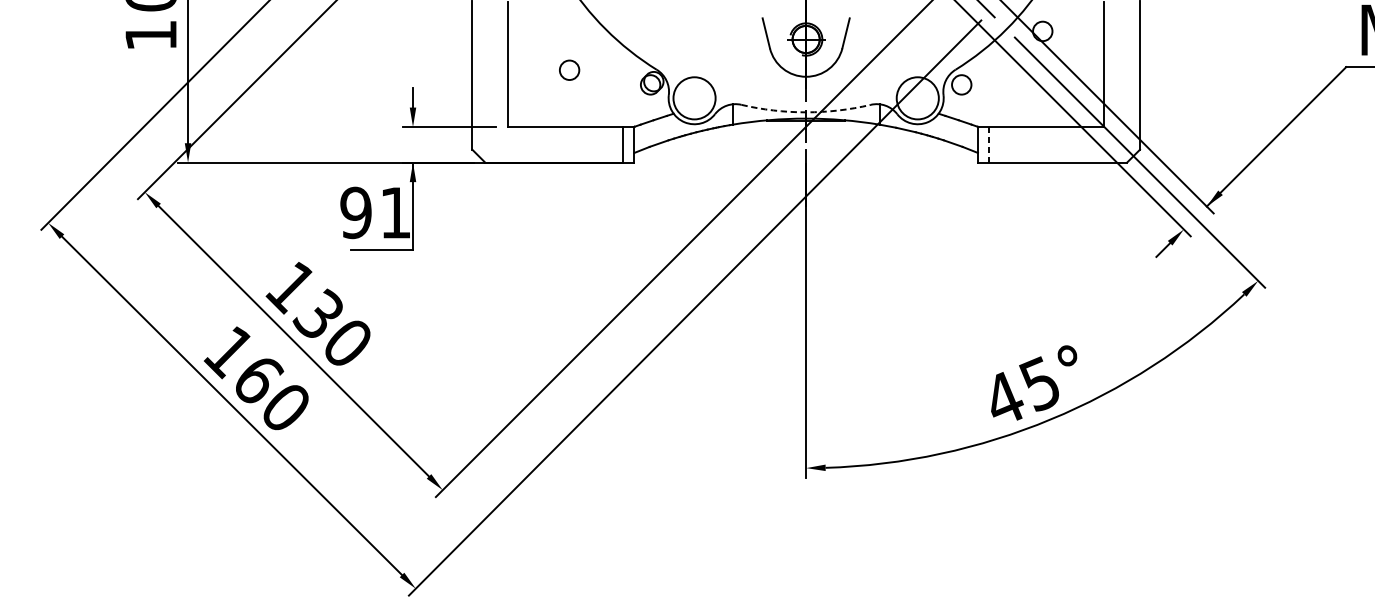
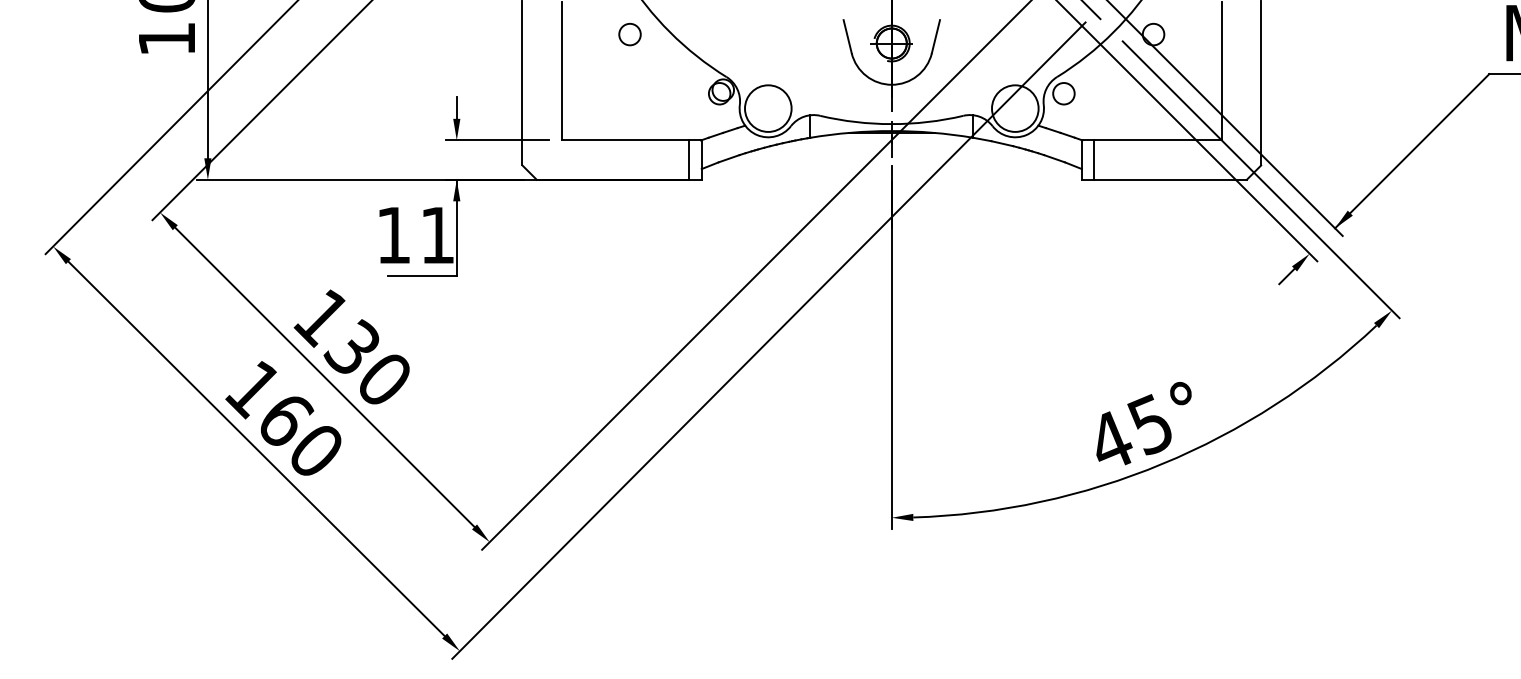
circle: (569, 70) -> (629, 34), moved
arc: (805, 112) -> (891, 124), dashed -> solid
line: (989, 145) -> (1094, 160), dashed -> solid
text: (355, 213) -> (393, 235), 91 -> 11

